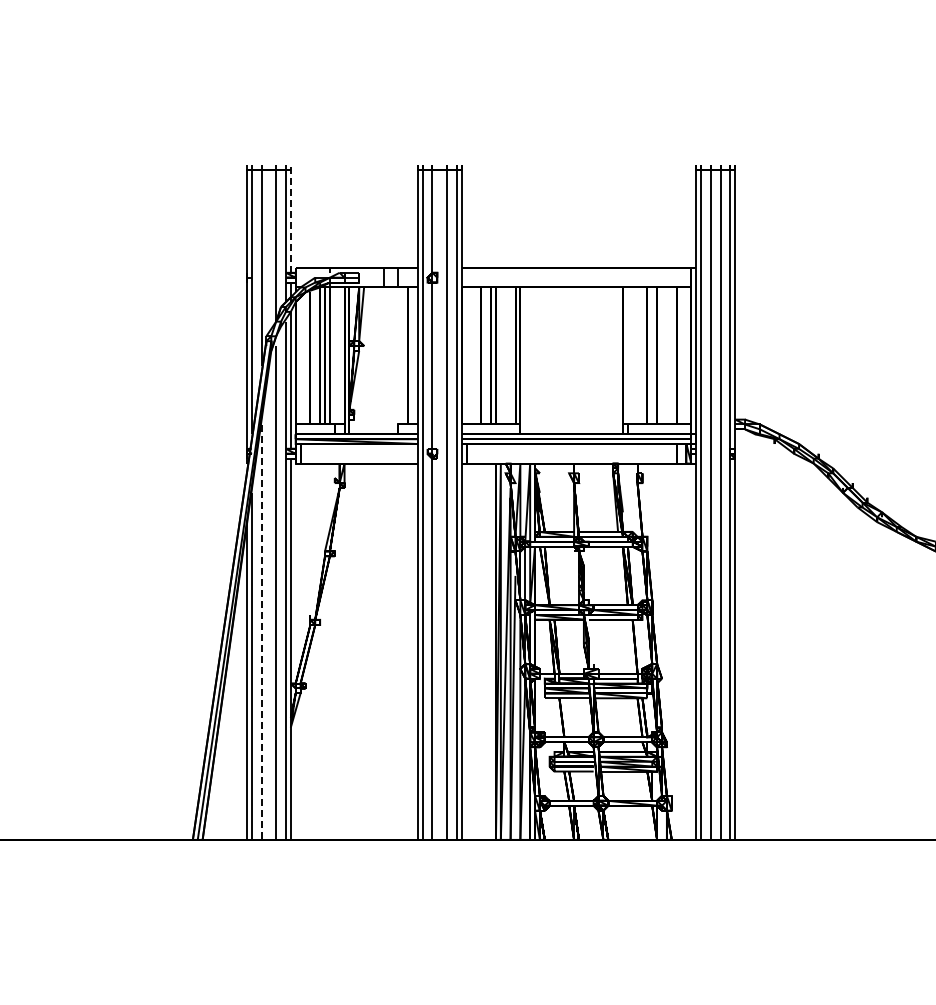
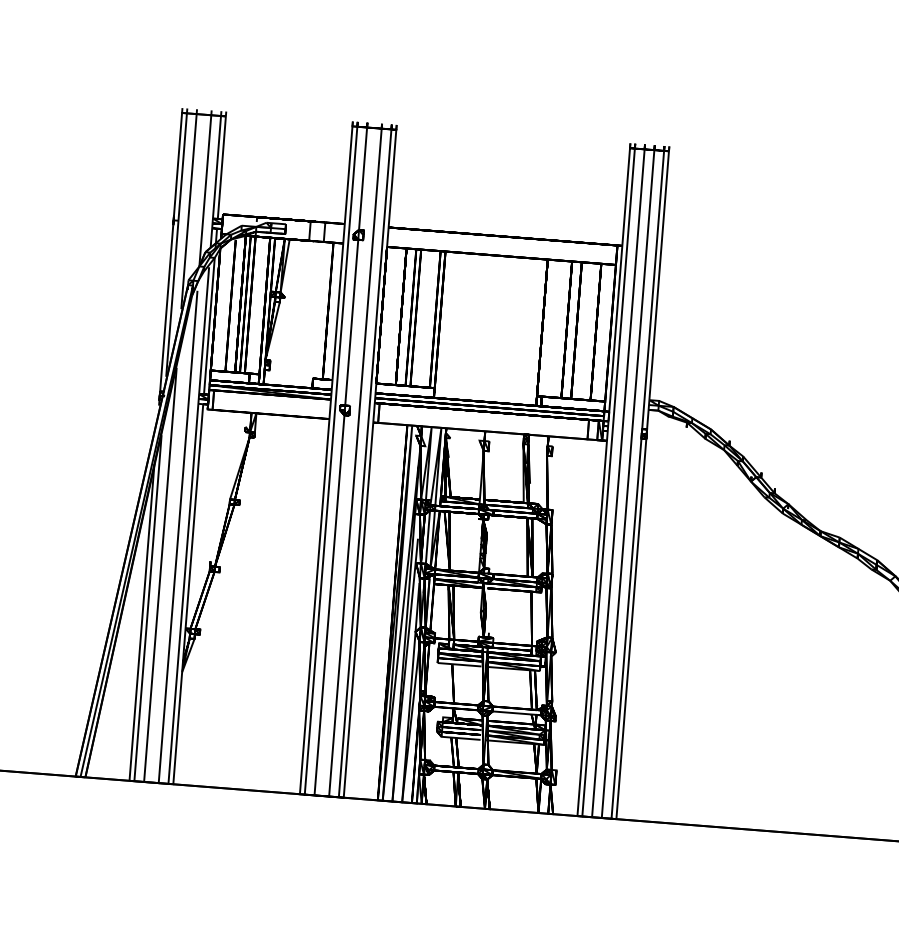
line: (290, 217) -> (221, 163), dashed -> solid
line: (261, 637) -> (159, 580), dashed -> solid

